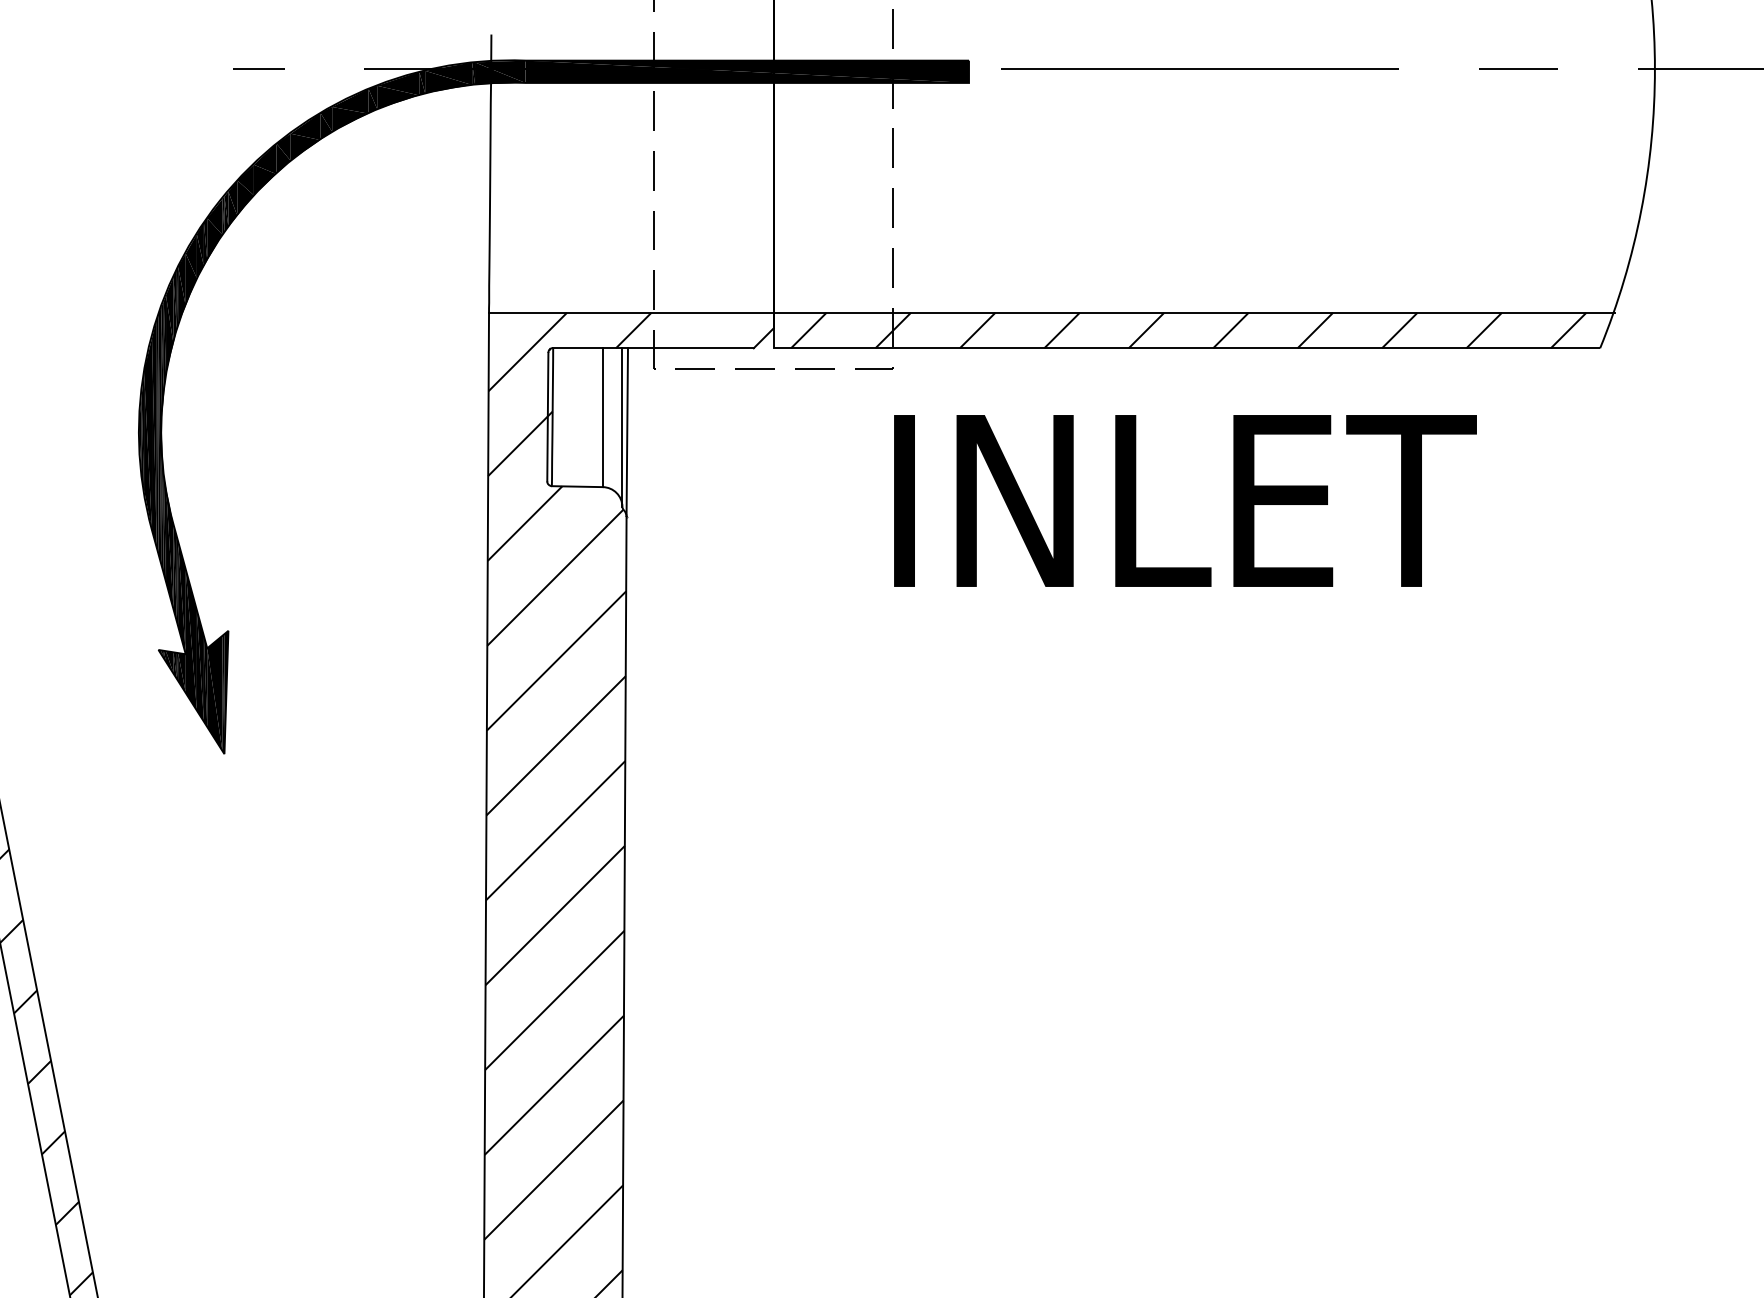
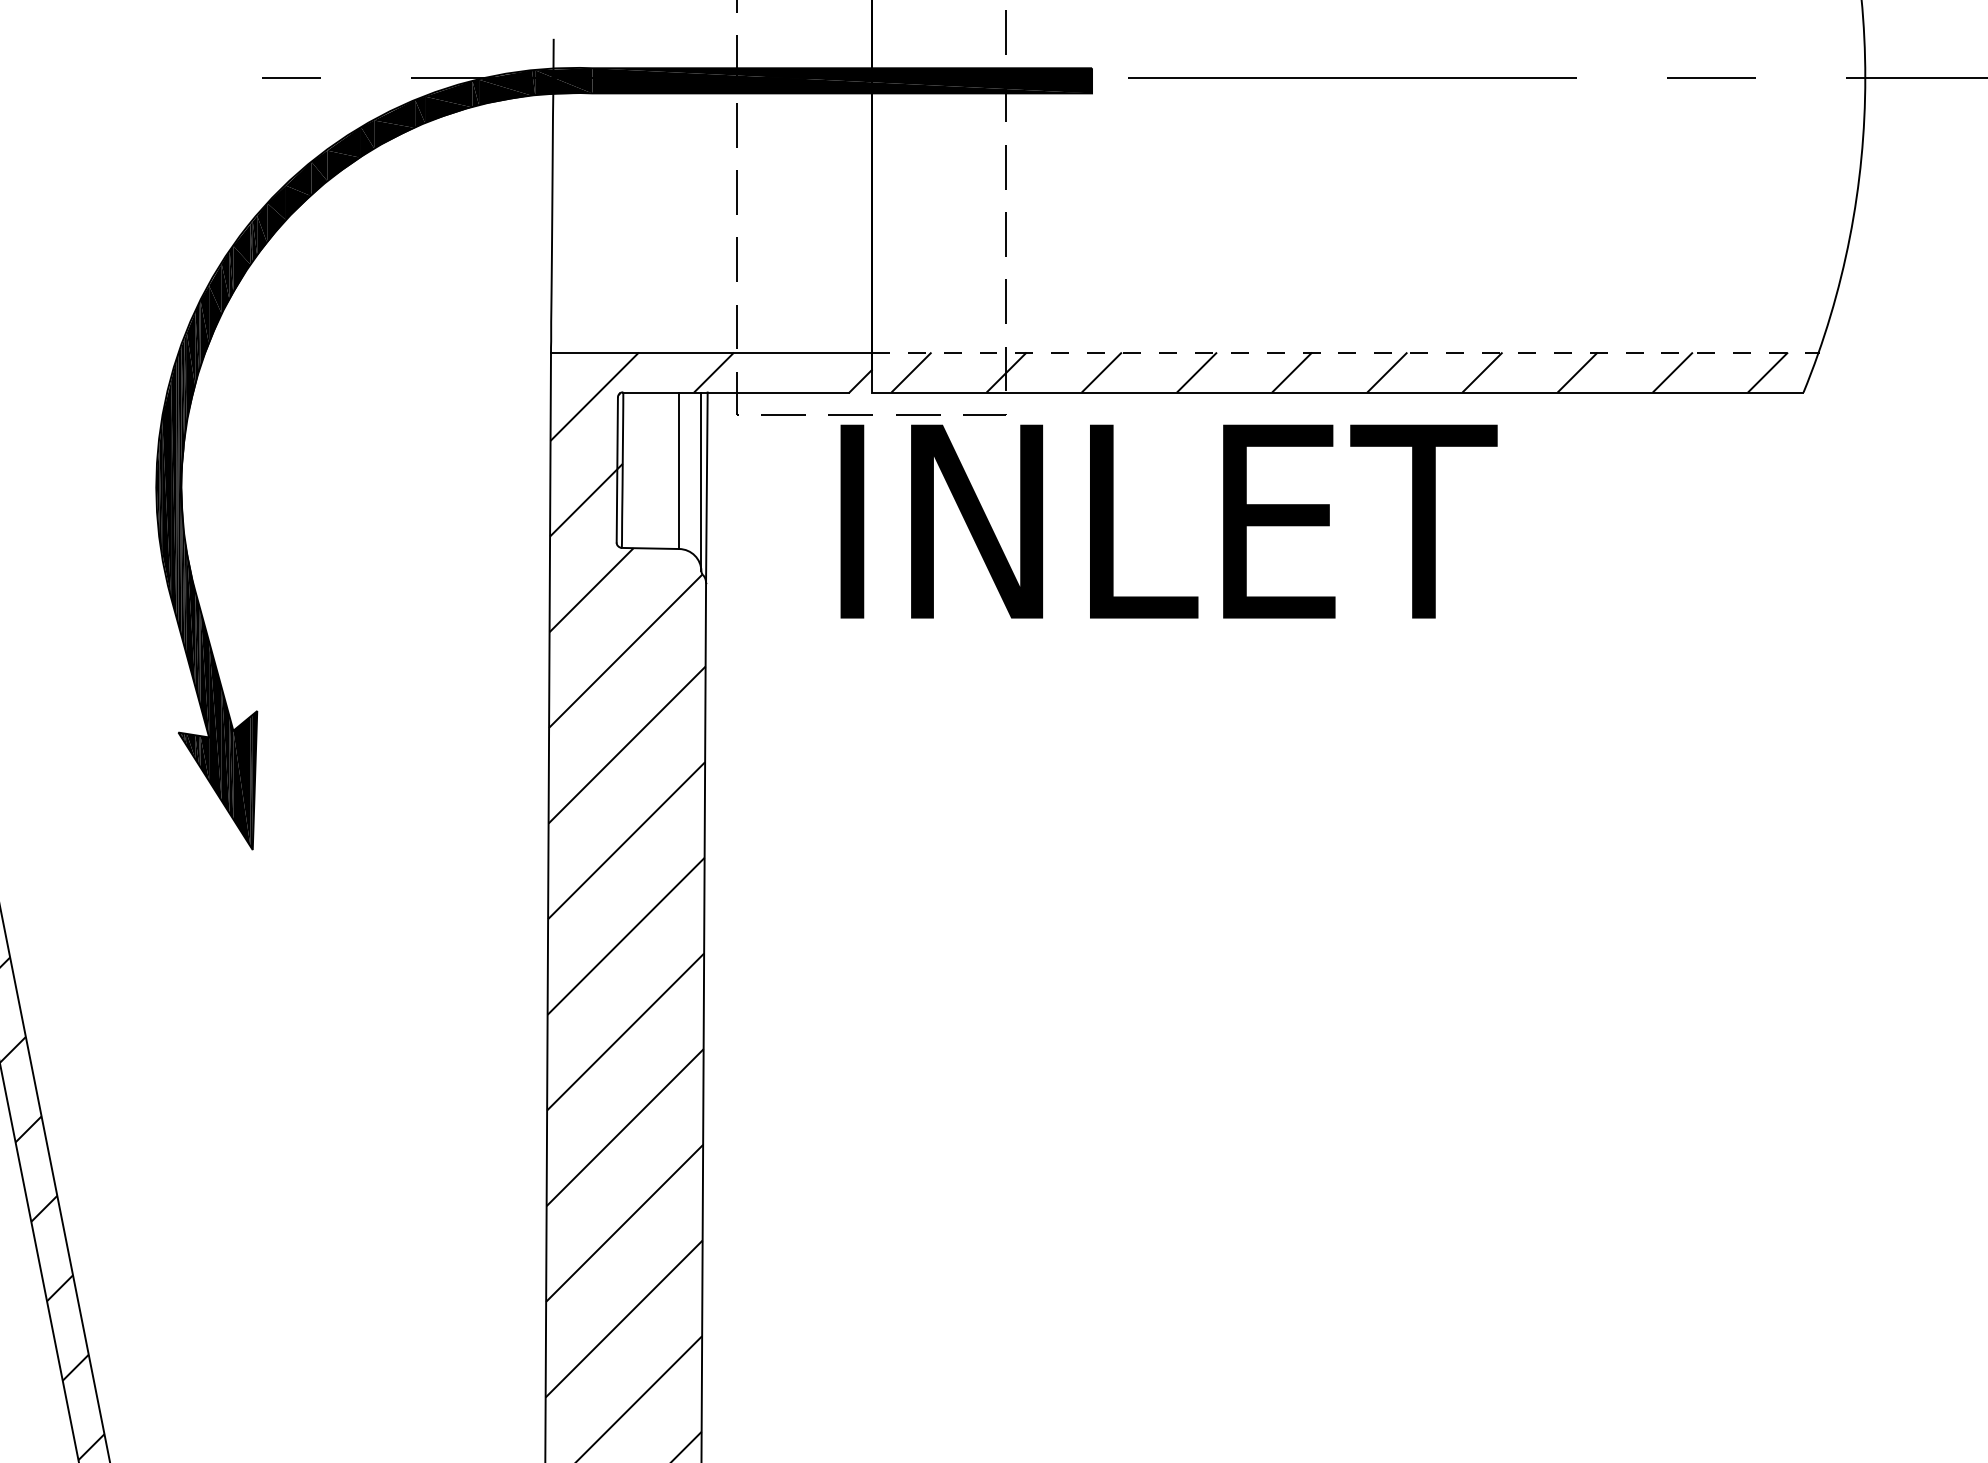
line: (1193, 312) -> (1345, 352), solid -> dashed
text: (1184, 500) -> (1168, 521), moved

